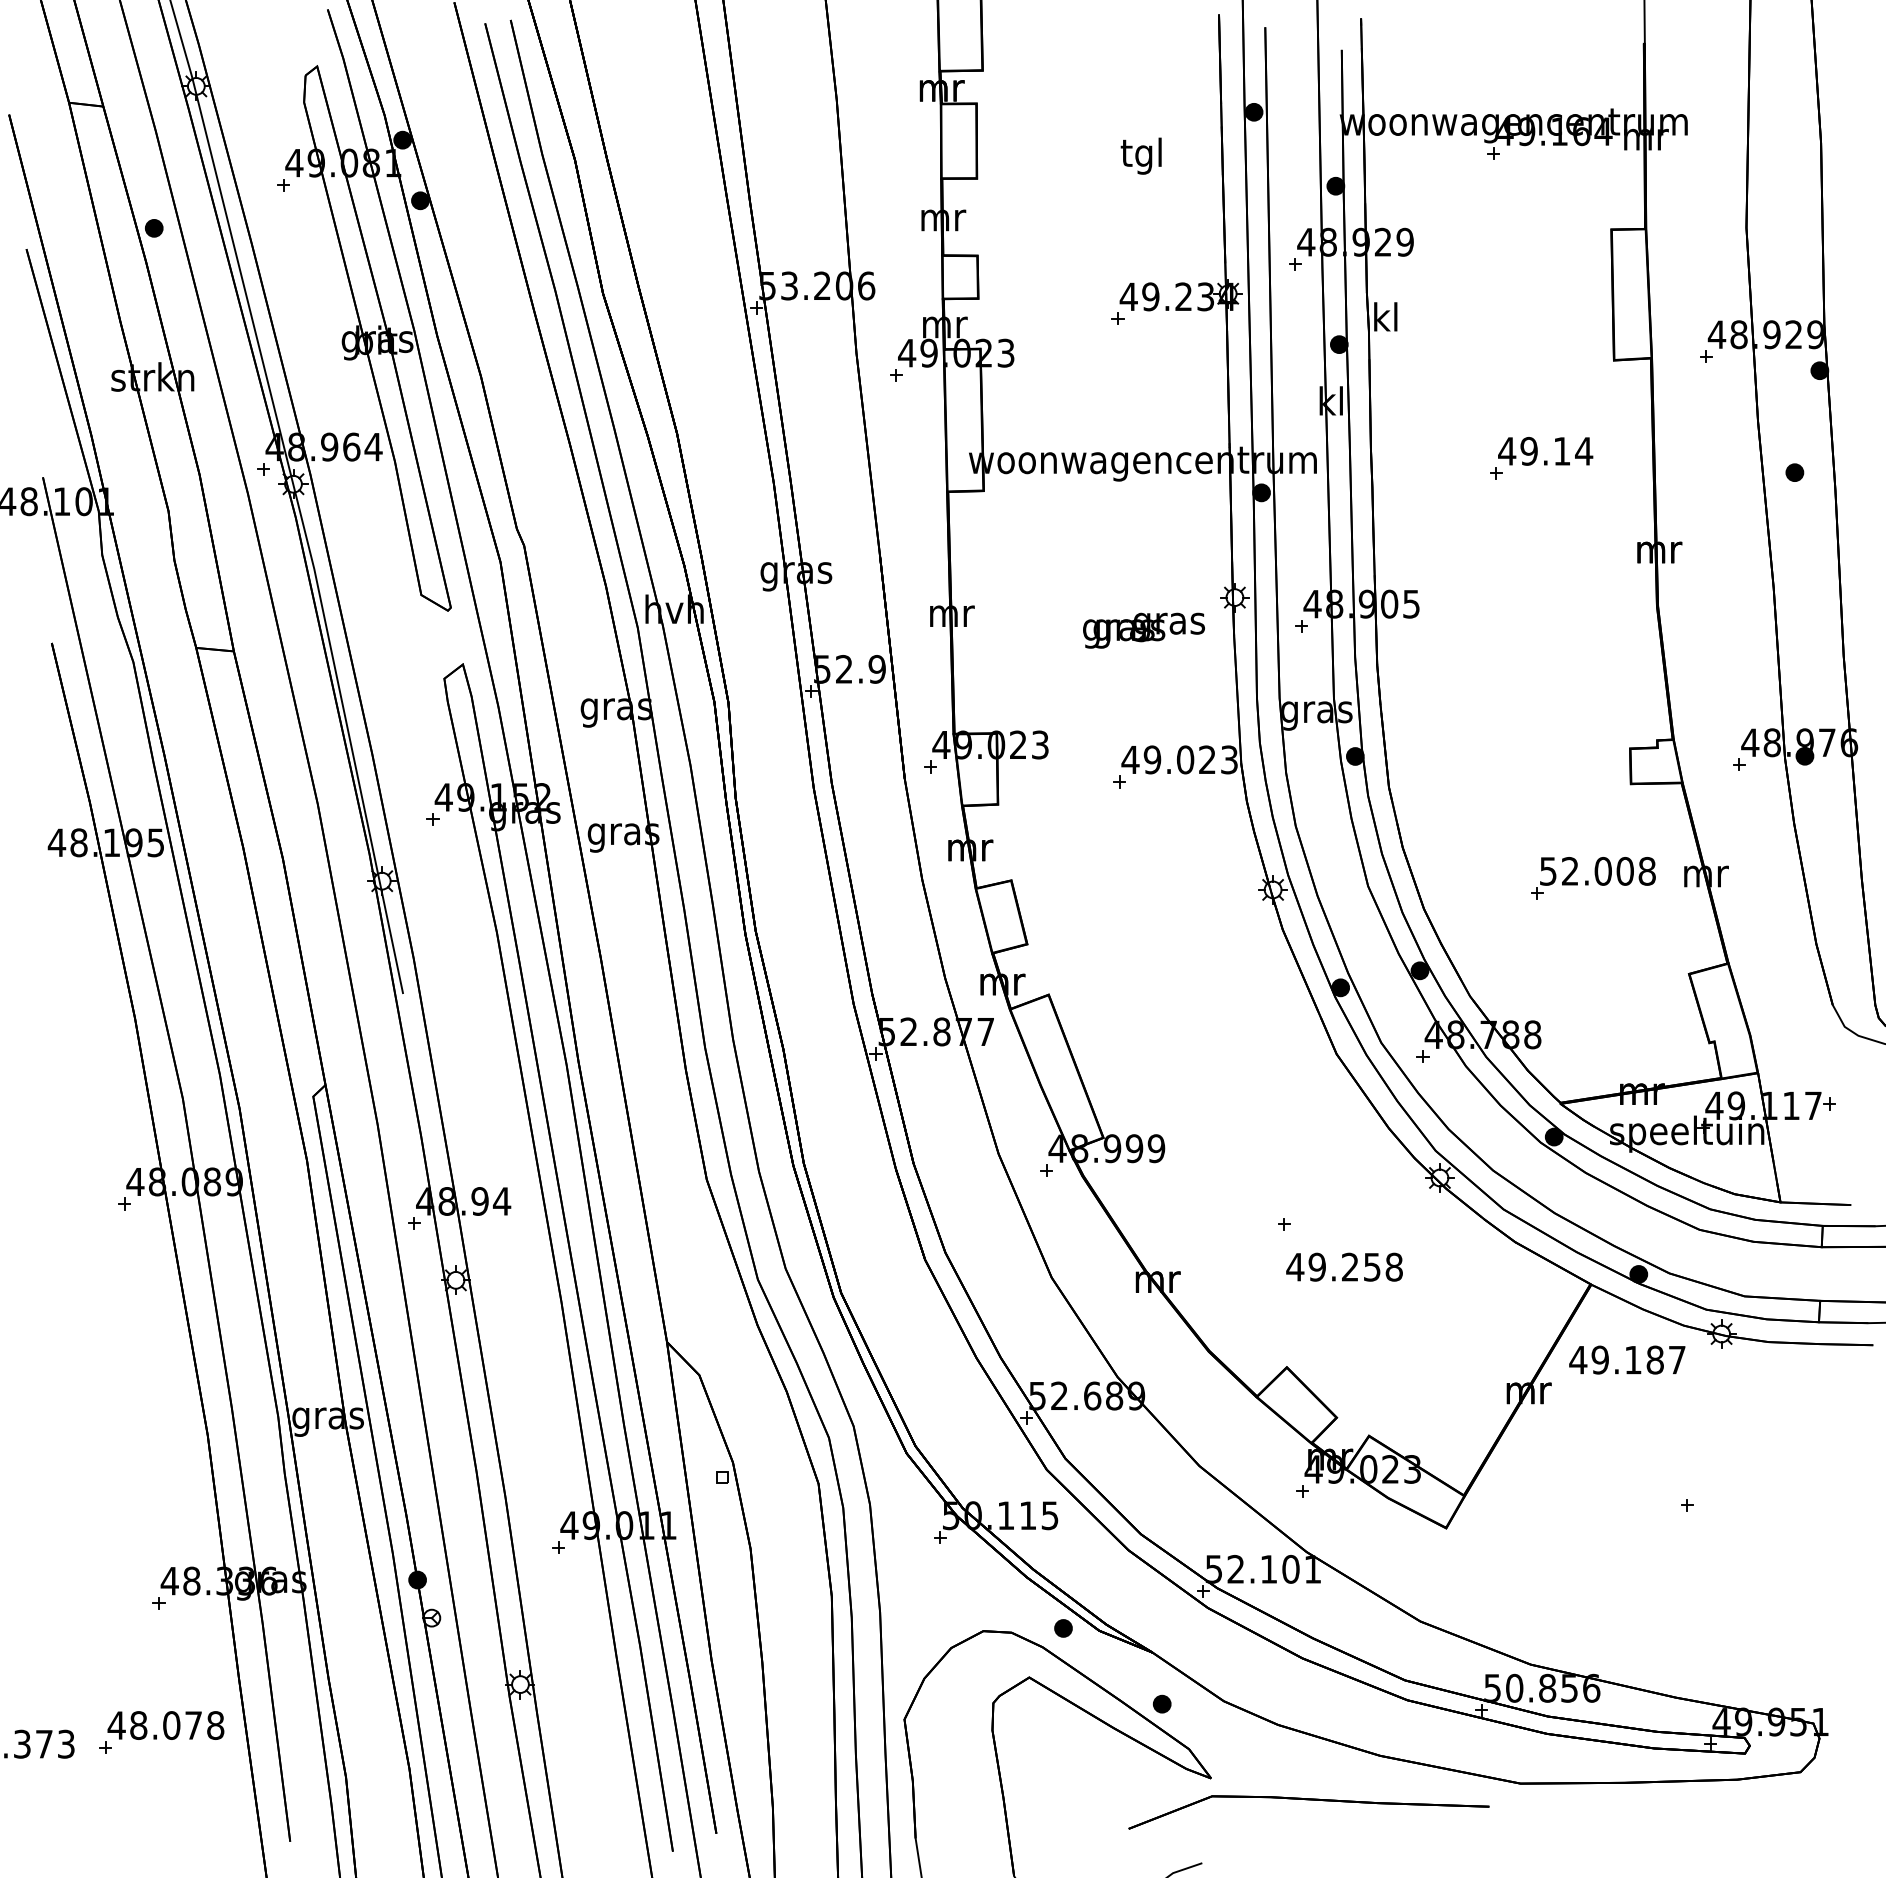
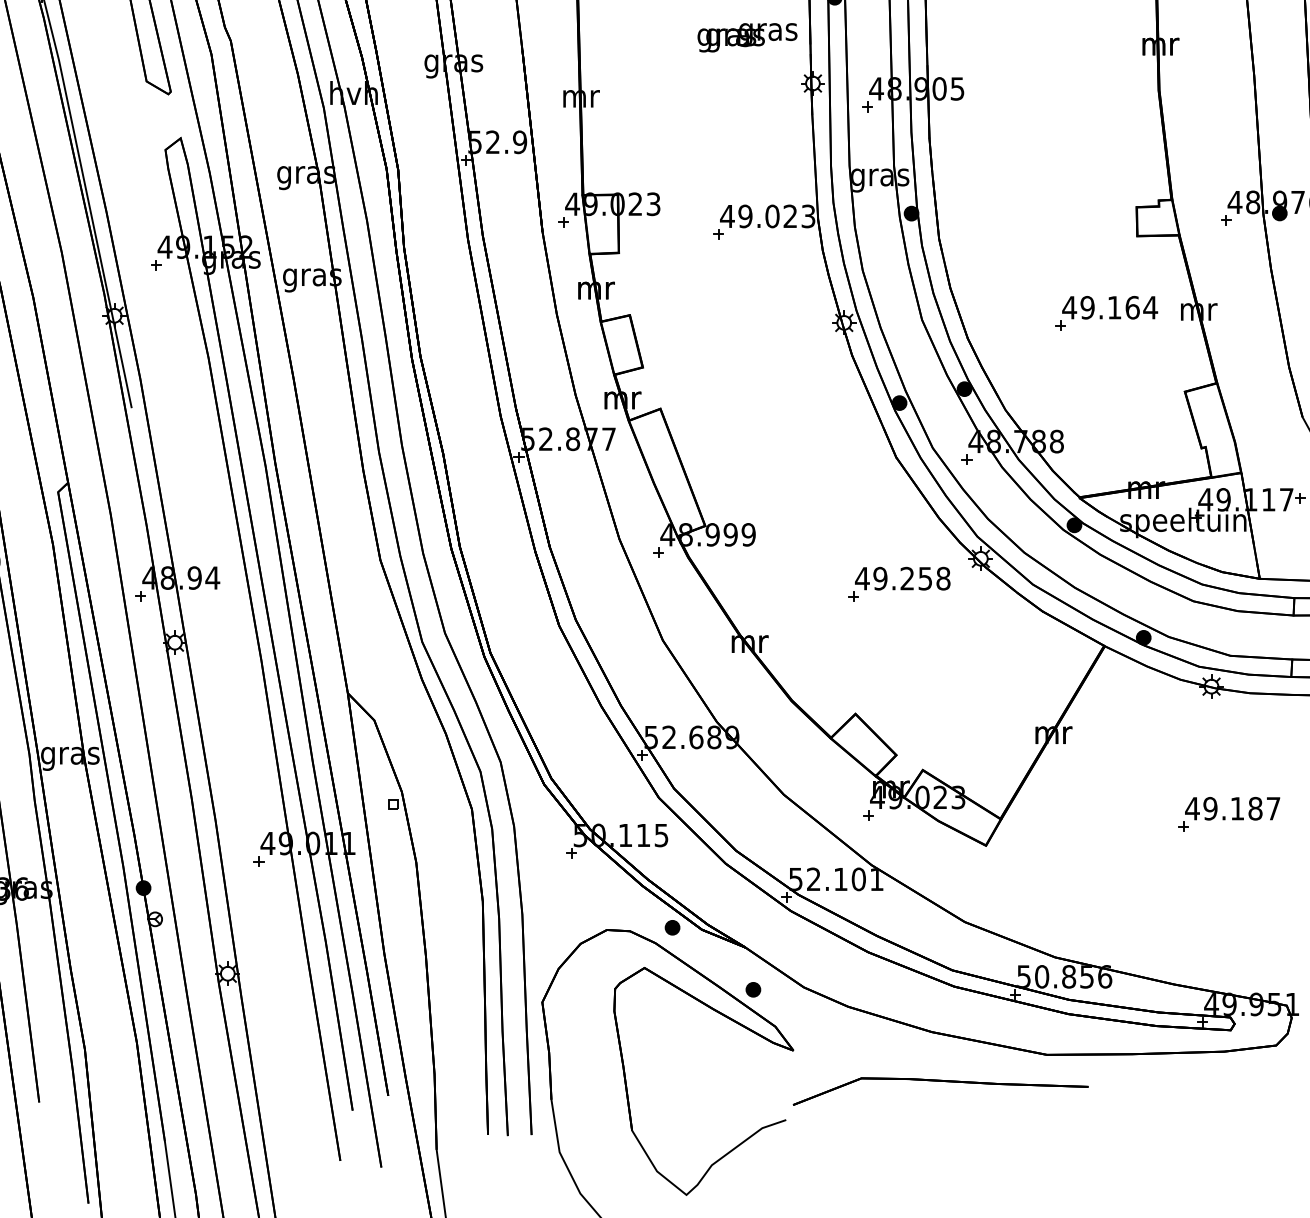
text: (1143, 630) -> (747, 37), moved
text: (1597, 870) -> (1109, 307), 52.008 -> 49.164
text: (1344, 1266) -> (902, 578), moved
text: (1627, 1359) -> (1232, 808), moved
part: (1308, 1800) -> (940, 1081), moved

